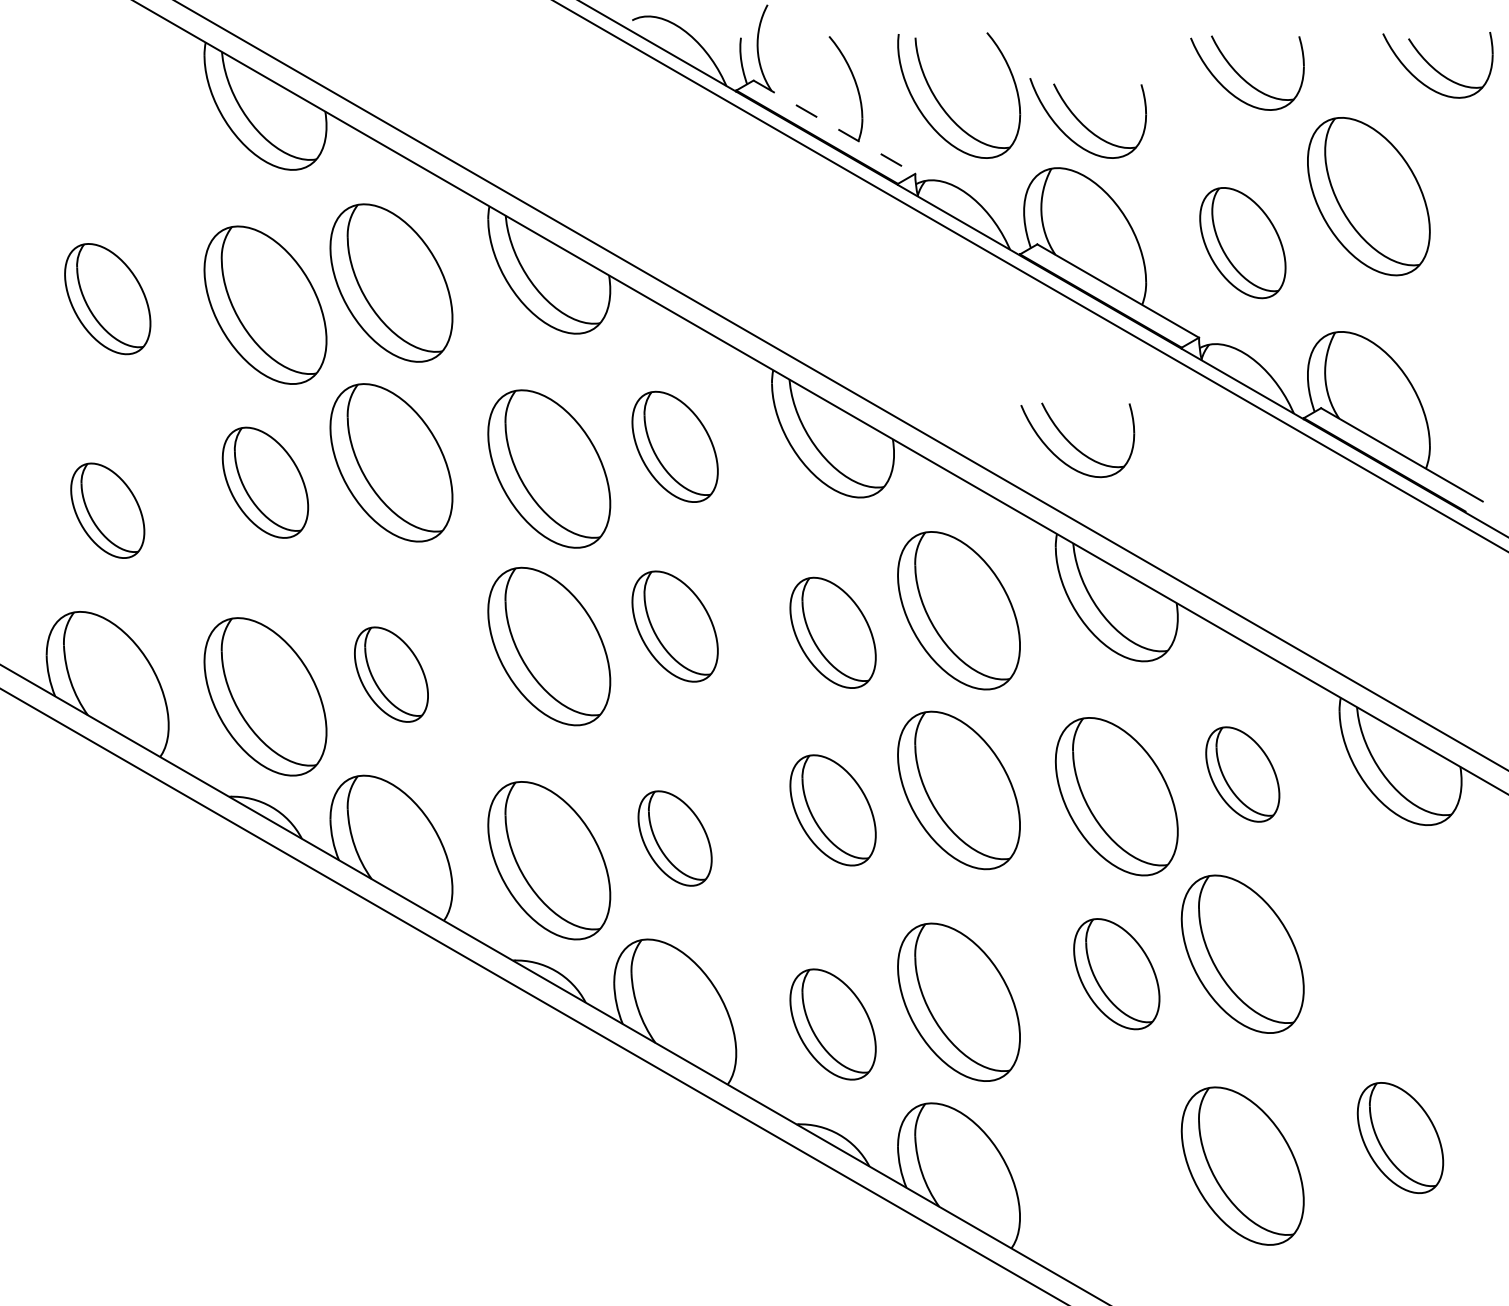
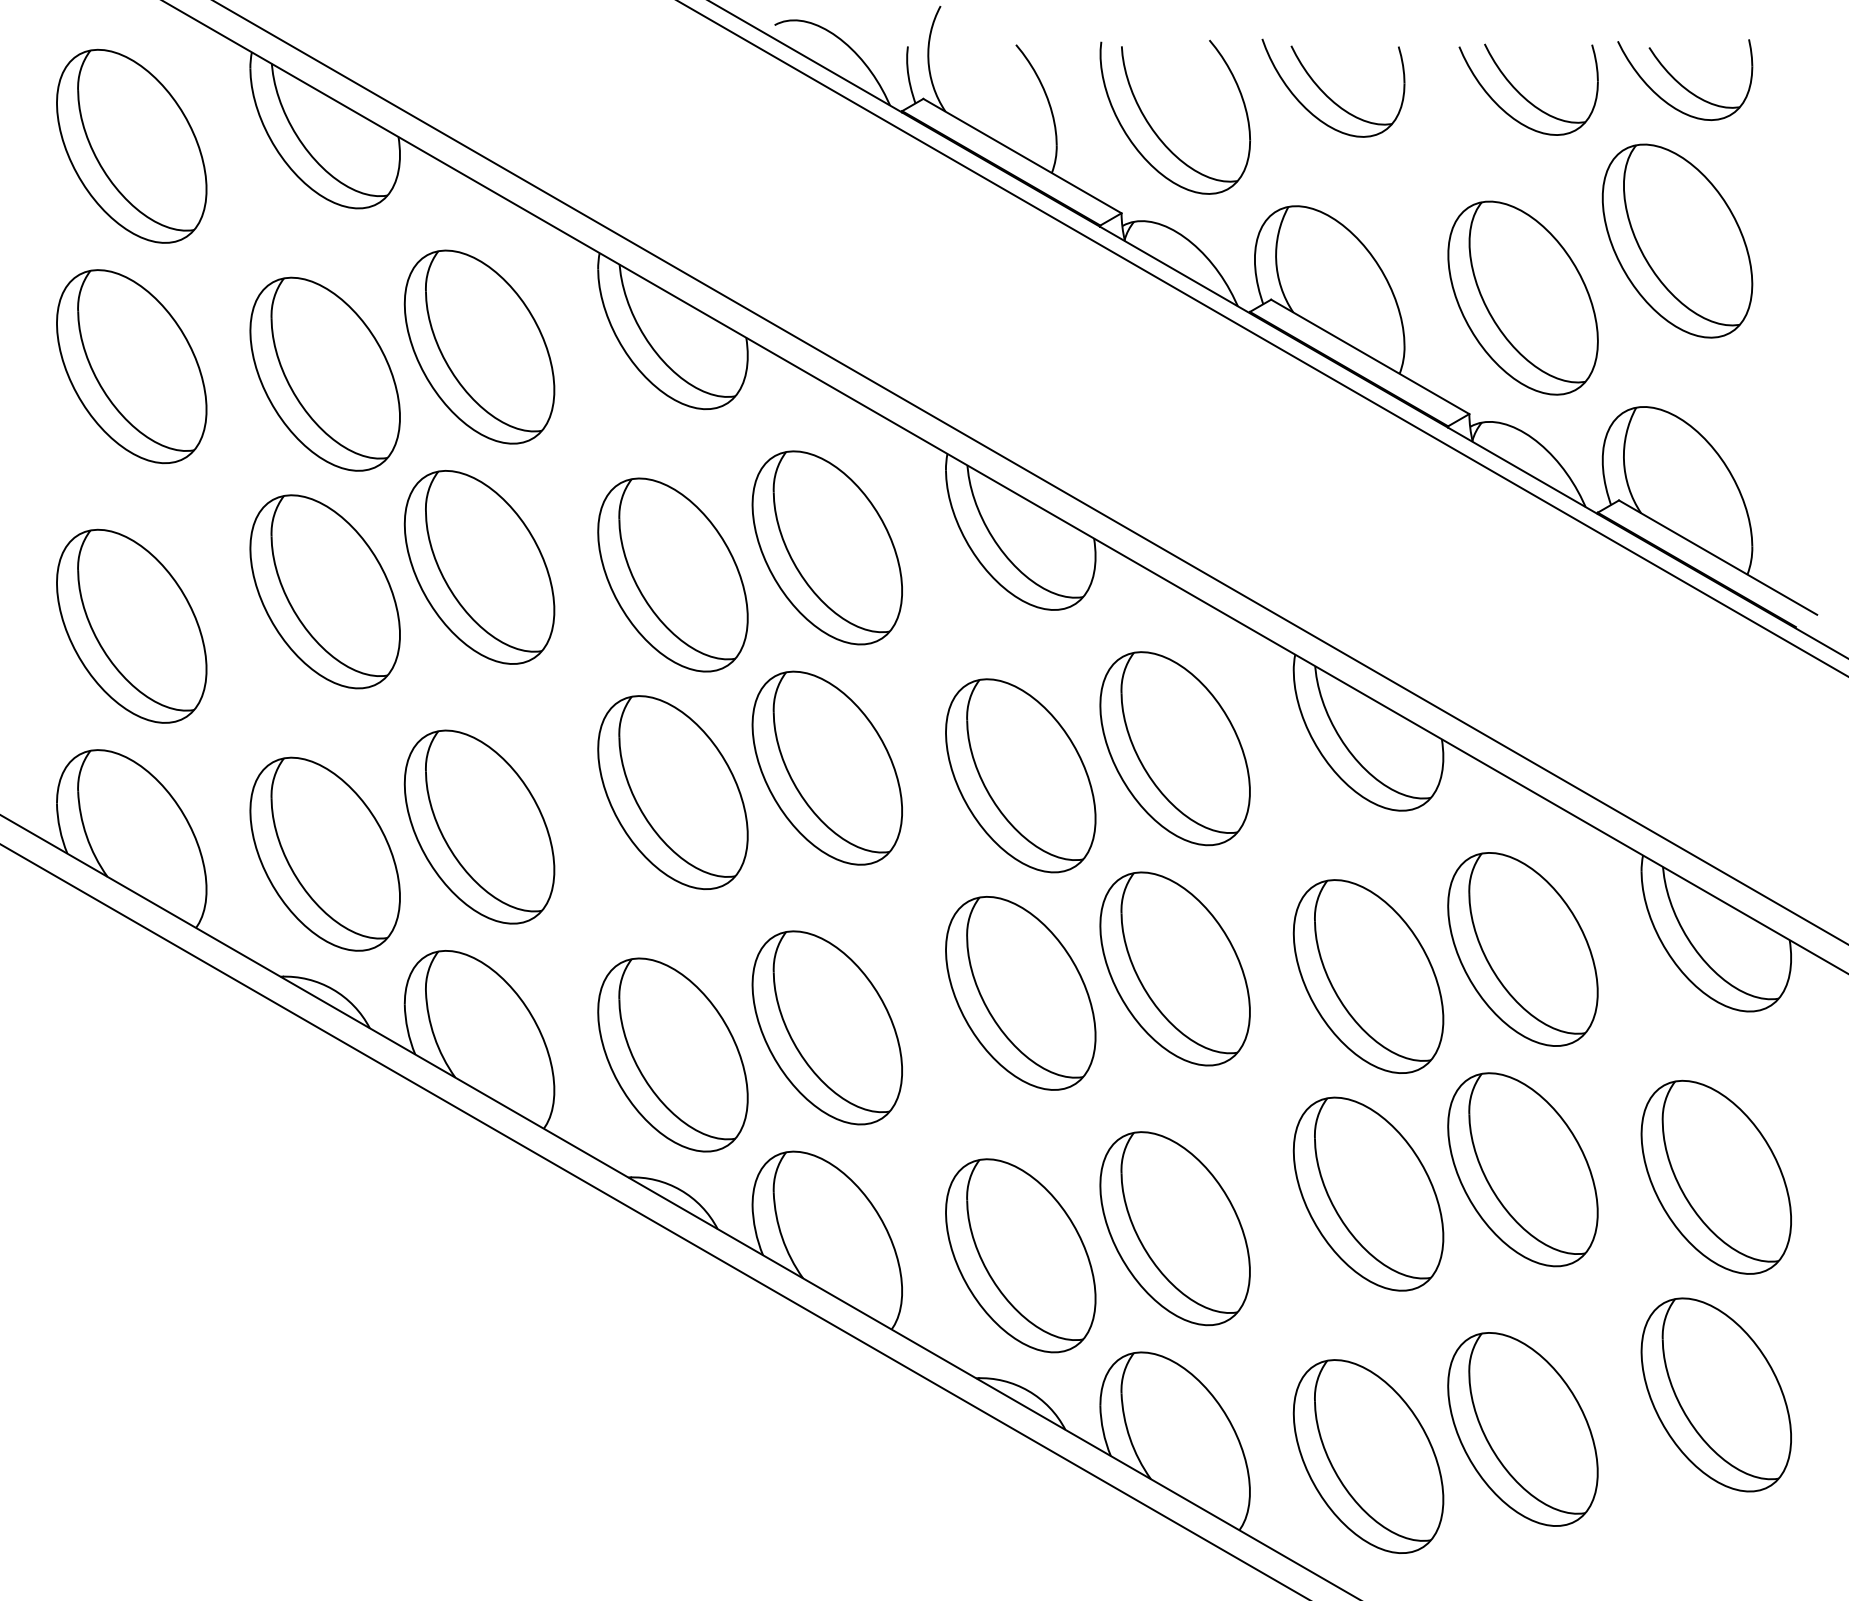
part: (1436, 69) -> (1683, 85), moved
part: (107, 118) -> (131, 145), added
part: (1082, 123) -> (1326, 94), moved
line: (834, 127) -> (1022, 156), dashed -> solid
part: (1242, 242) -> (1522, 297), size x1.43
part: (107, 298) -> (131, 366), size x1.43
part: (1072, 444) -> (1314, 544), removed
part: (674, 446) -> (826, 547), size x1.43
part: (264, 482) -> (324, 591), size x1.43
part: (107, 510) -> (131, 625), size x1.67
part: (674, 626) -> (826, 767), size x1.43
part: (832, 632) -> (1020, 775), size x1.43
part: (391, 674) -> (479, 826), size x1.67
part: (1242, 774) -> (1522, 949), size x1.67
part: (832, 810) -> (1020, 993), size x1.43
part: (674, 838) -> (826, 1027), size x1.67
part: (1399, 959) -> (1715, 1176), added
part: (1116, 973) -> (1368, 1193), size x1.43
part: (832, 1024) -> (1020, 1255), size x1.43
part: (1399, 1137) -> (1715, 1394), size x1.43
part: (1116, 1188) -> (1368, 1456), added

